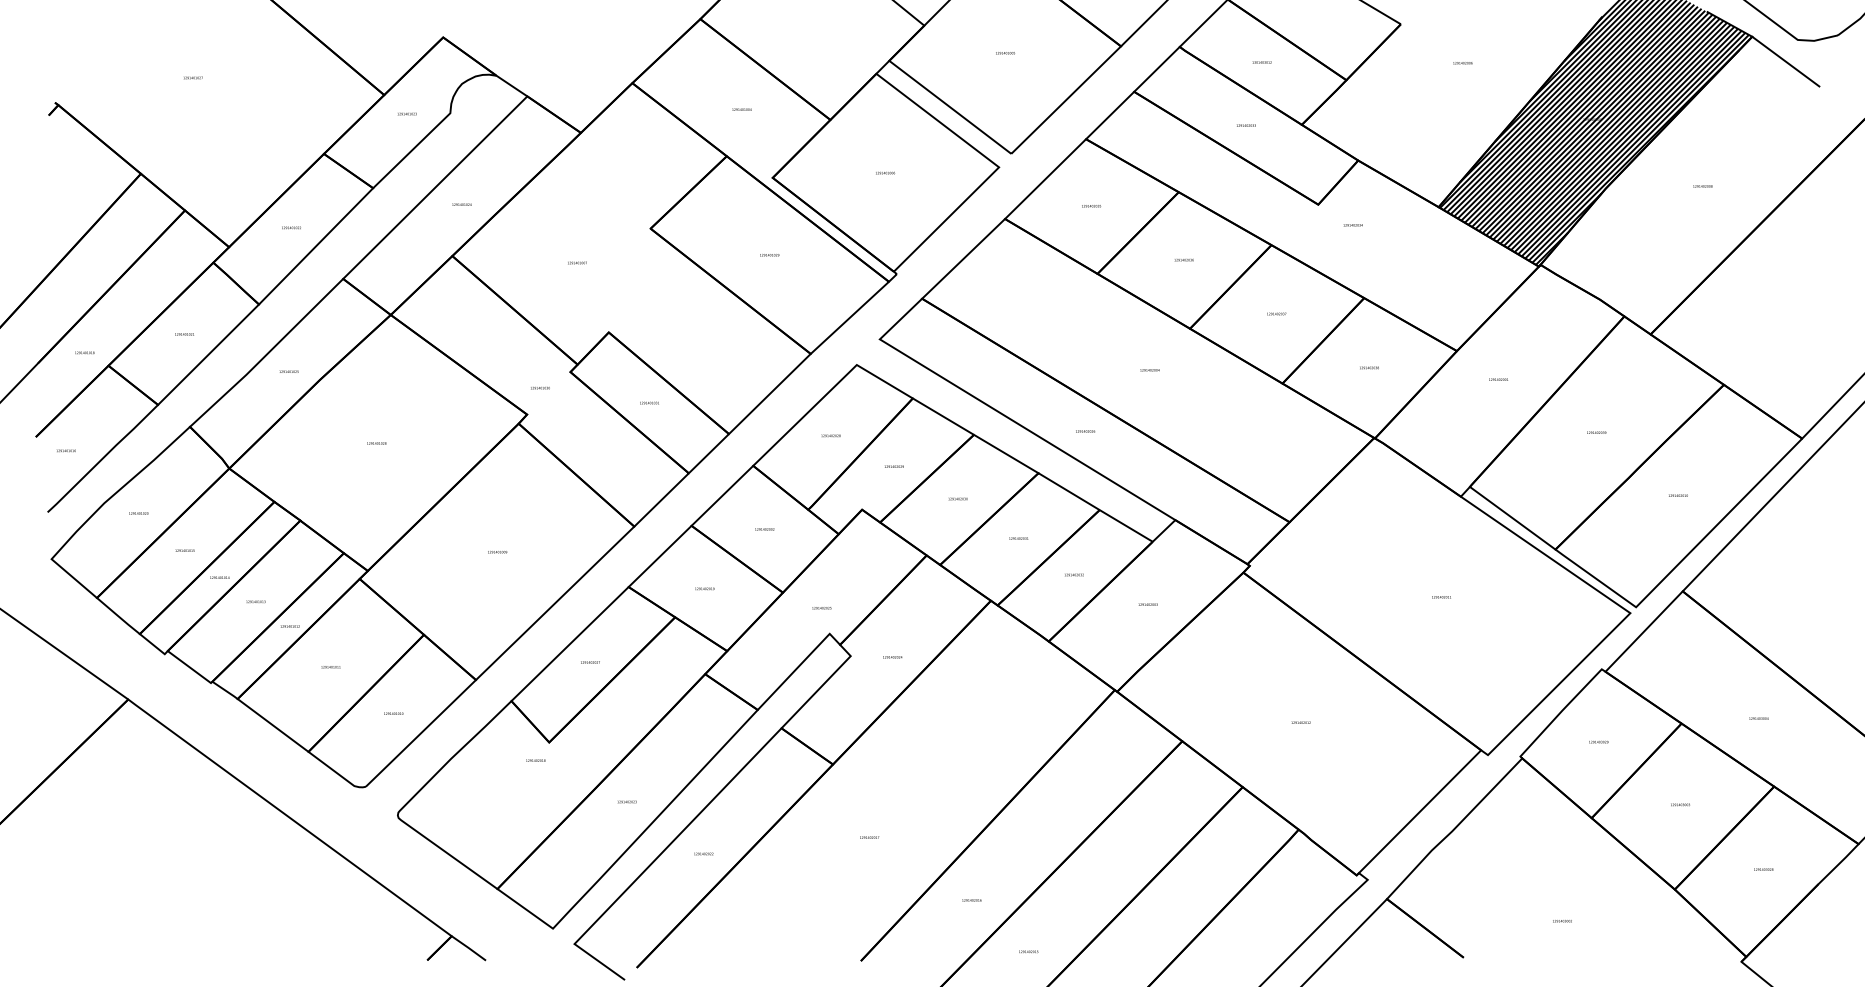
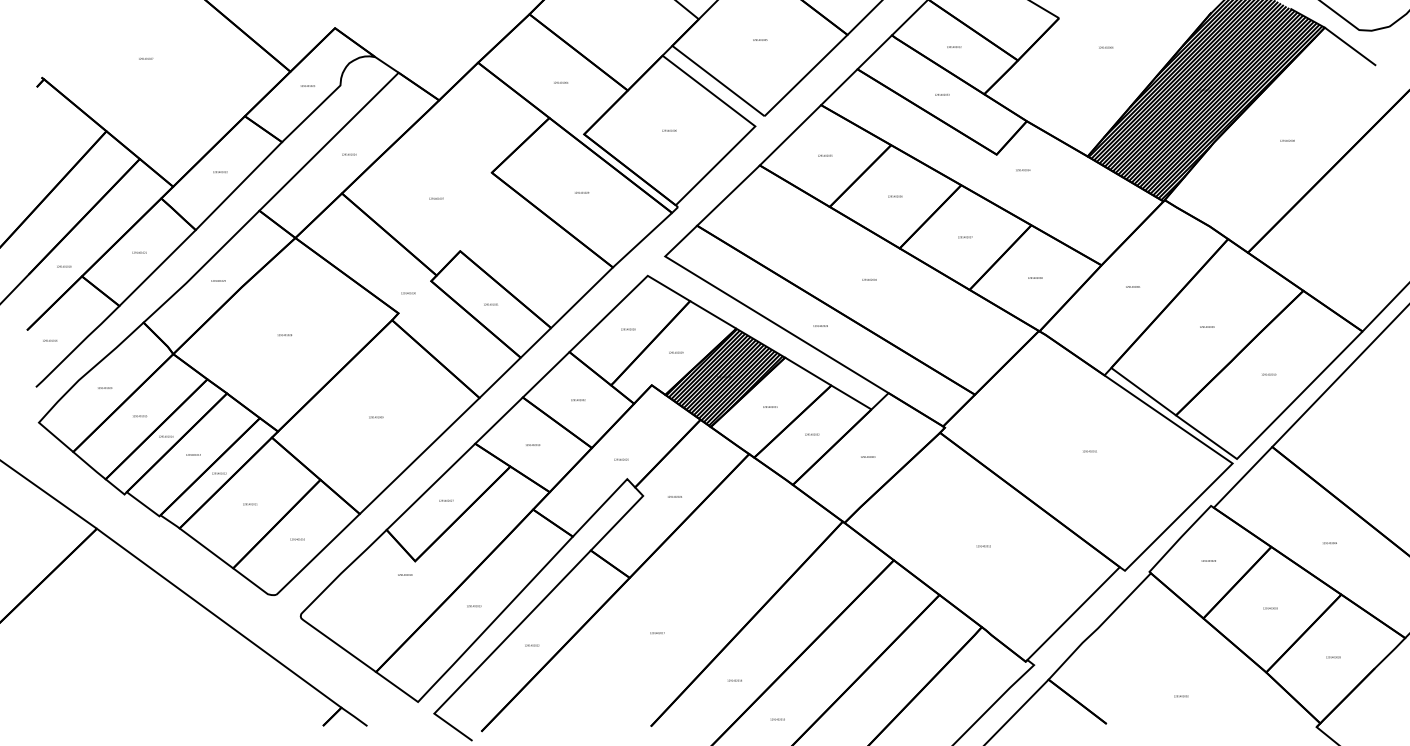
hatch: (958, 499) -> (724, 377), added

